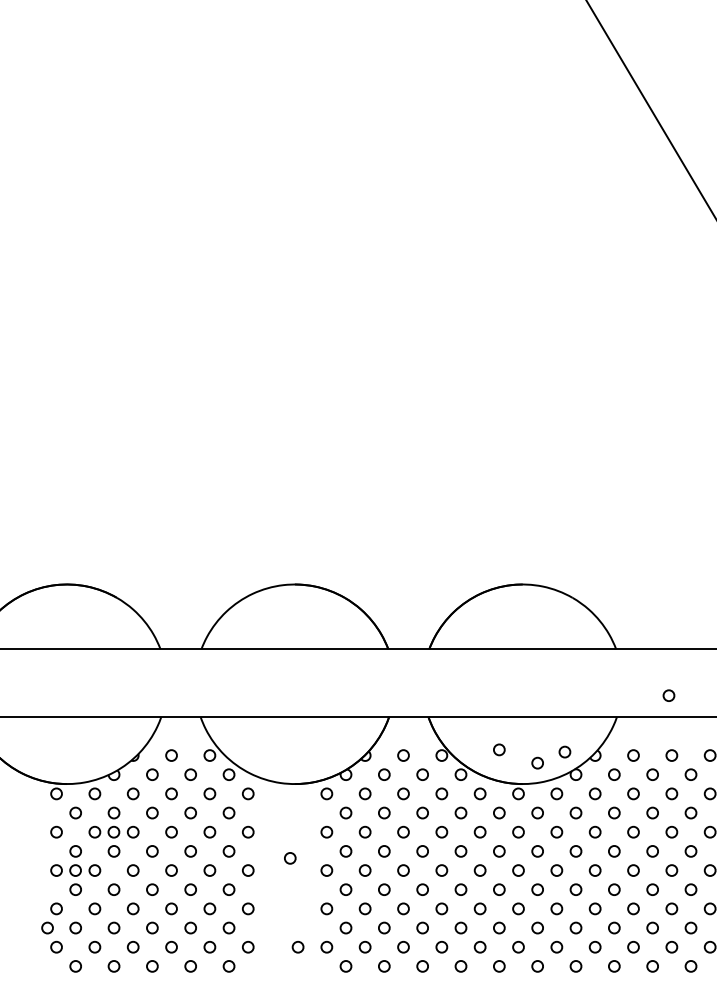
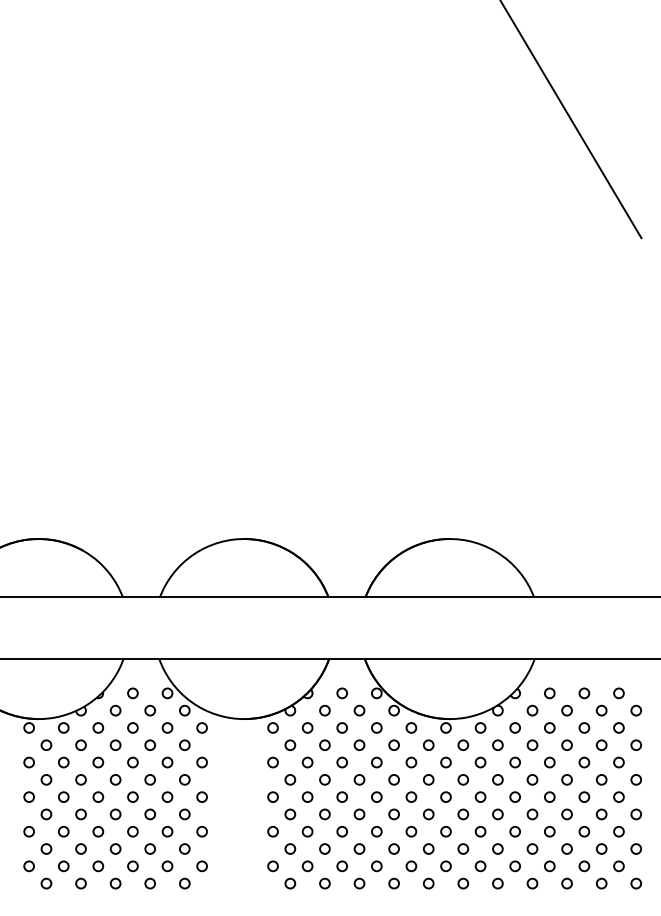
circle: (668, 695) -> (581, 639), removed
circle: (499, 749) -> (428, 687), removed
circle: (564, 751) -> (487, 689), removed
circle: (537, 762) -> (463, 699), removed
circle: (113, 832) -> (80, 762), removed
circle: (289, 857) -> (239, 785), removed
circle: (75, 869) -> (46, 796), removed
circle: (46, 927) -> (20, 848), removed
circle: (297, 947) -> (246, 866), removed

